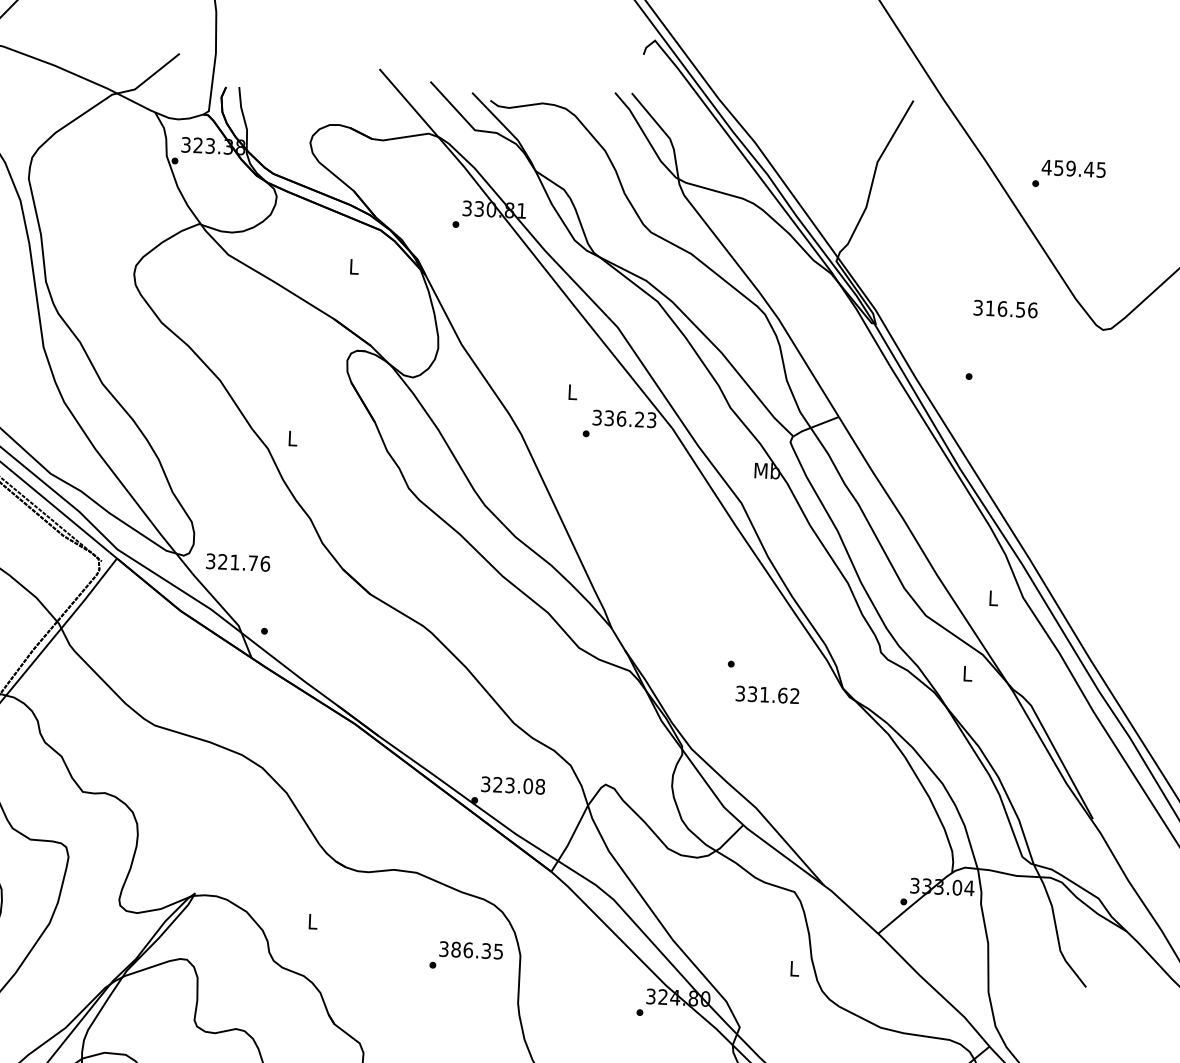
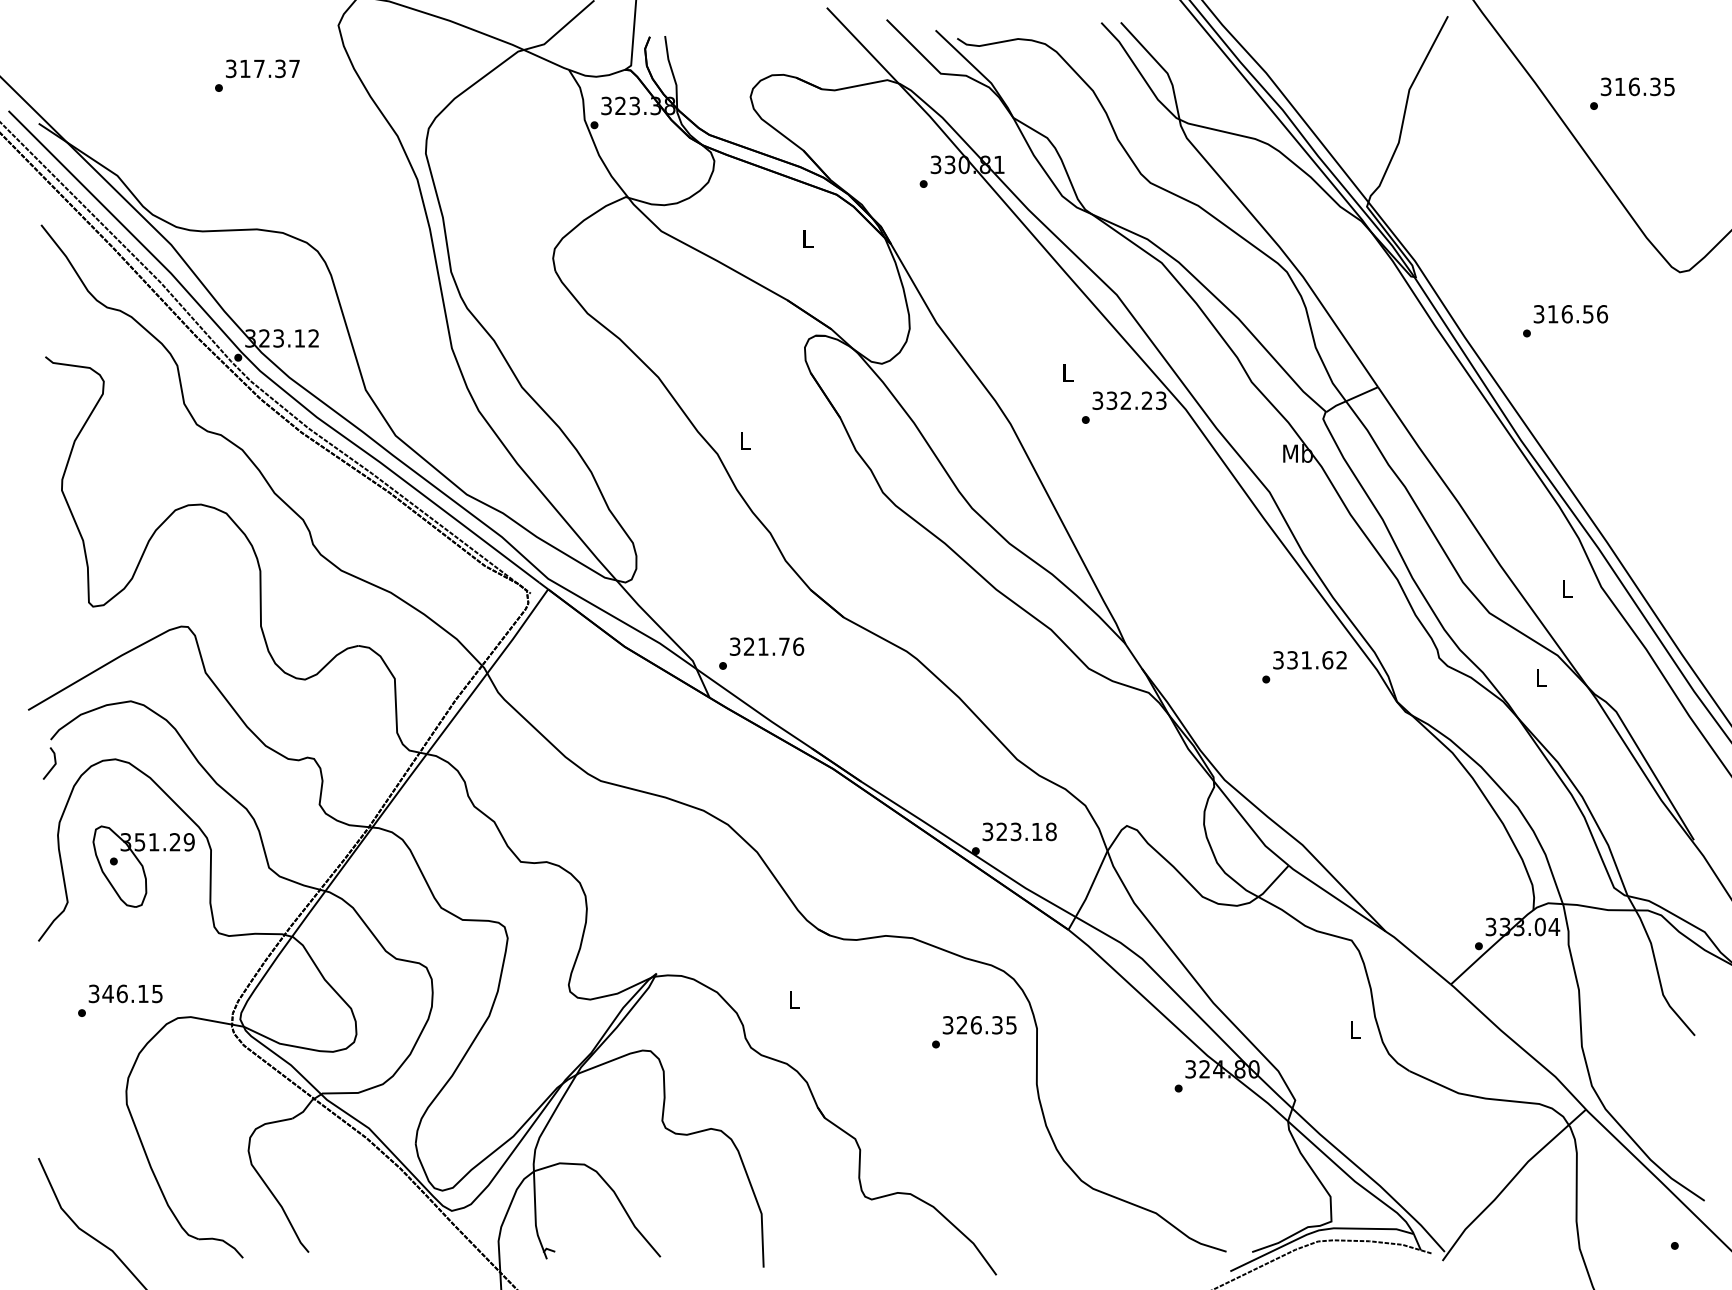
text: (1067, 168) -> (1630, 86), 459.45 -> 316.35
text: (1005, 309) -> (1570, 314), moved
text: (621, 418) -> (1125, 400), 336.23 -> 332.23
text: (237, 562) -> (766, 646), moved
text: (767, 695) -> (1309, 660), moved
text: (527, 785) -> (1036, 831), 323.08 -> 323.18
text: (455, 949) -> (961, 1025), 386.35 -> 326.35

